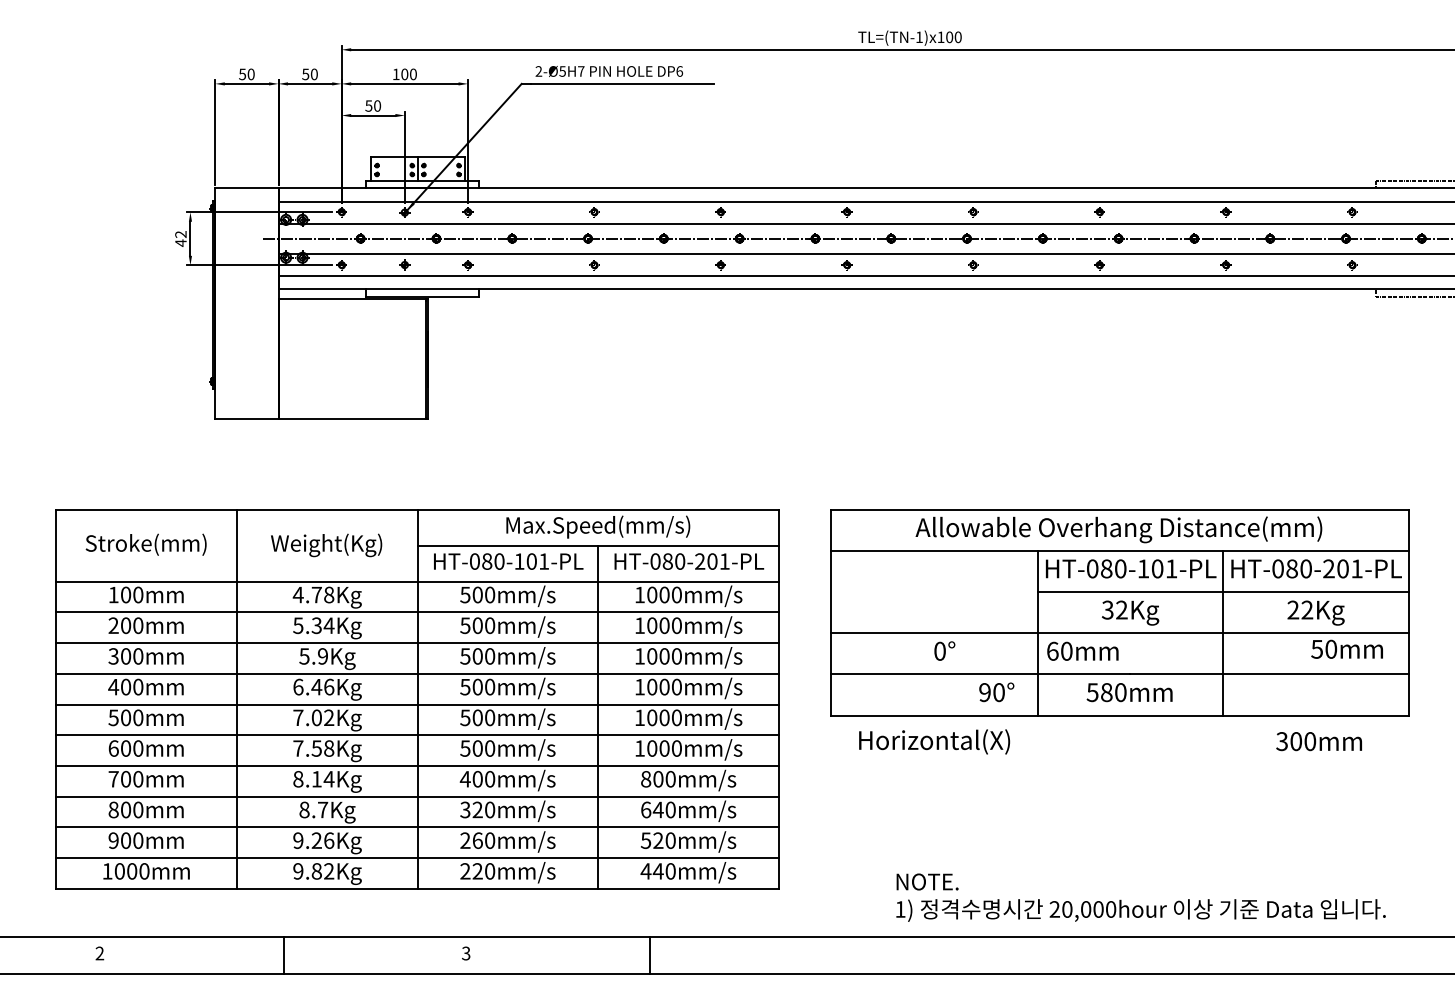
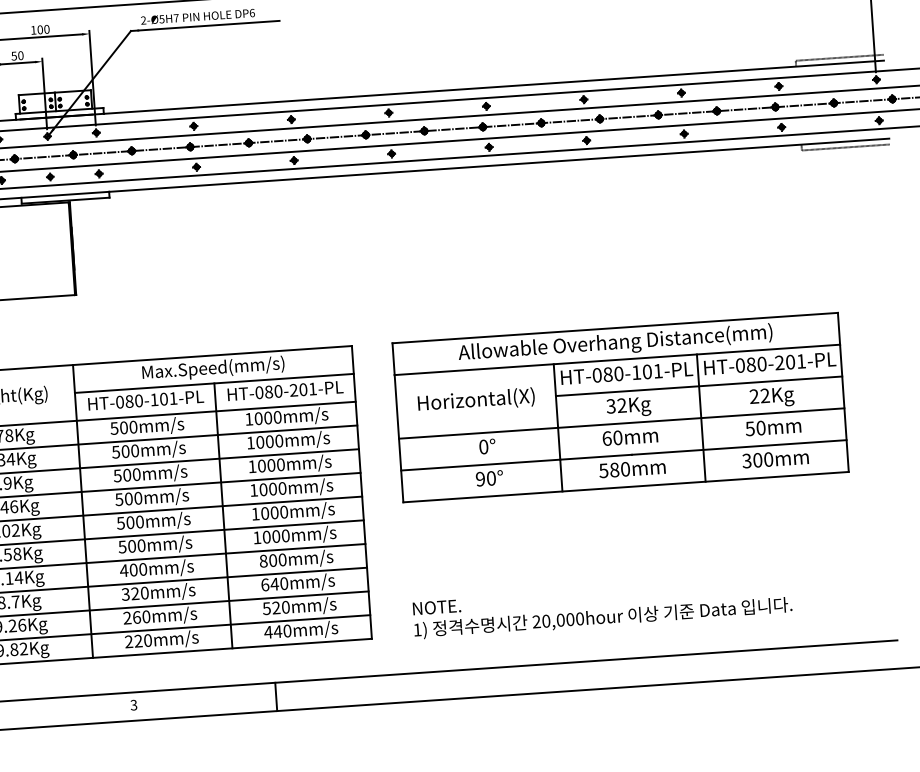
text: (1346, 648) -> (772, 426), moved
text: (1082, 650) -> (629, 436), moved
text: (996, 692) -> (489, 478), moved
text: (934, 741) -> (476, 400), moved
text: (1318, 741) -> (775, 459), moved
text: (1140, 897) -> (602, 608), moved

